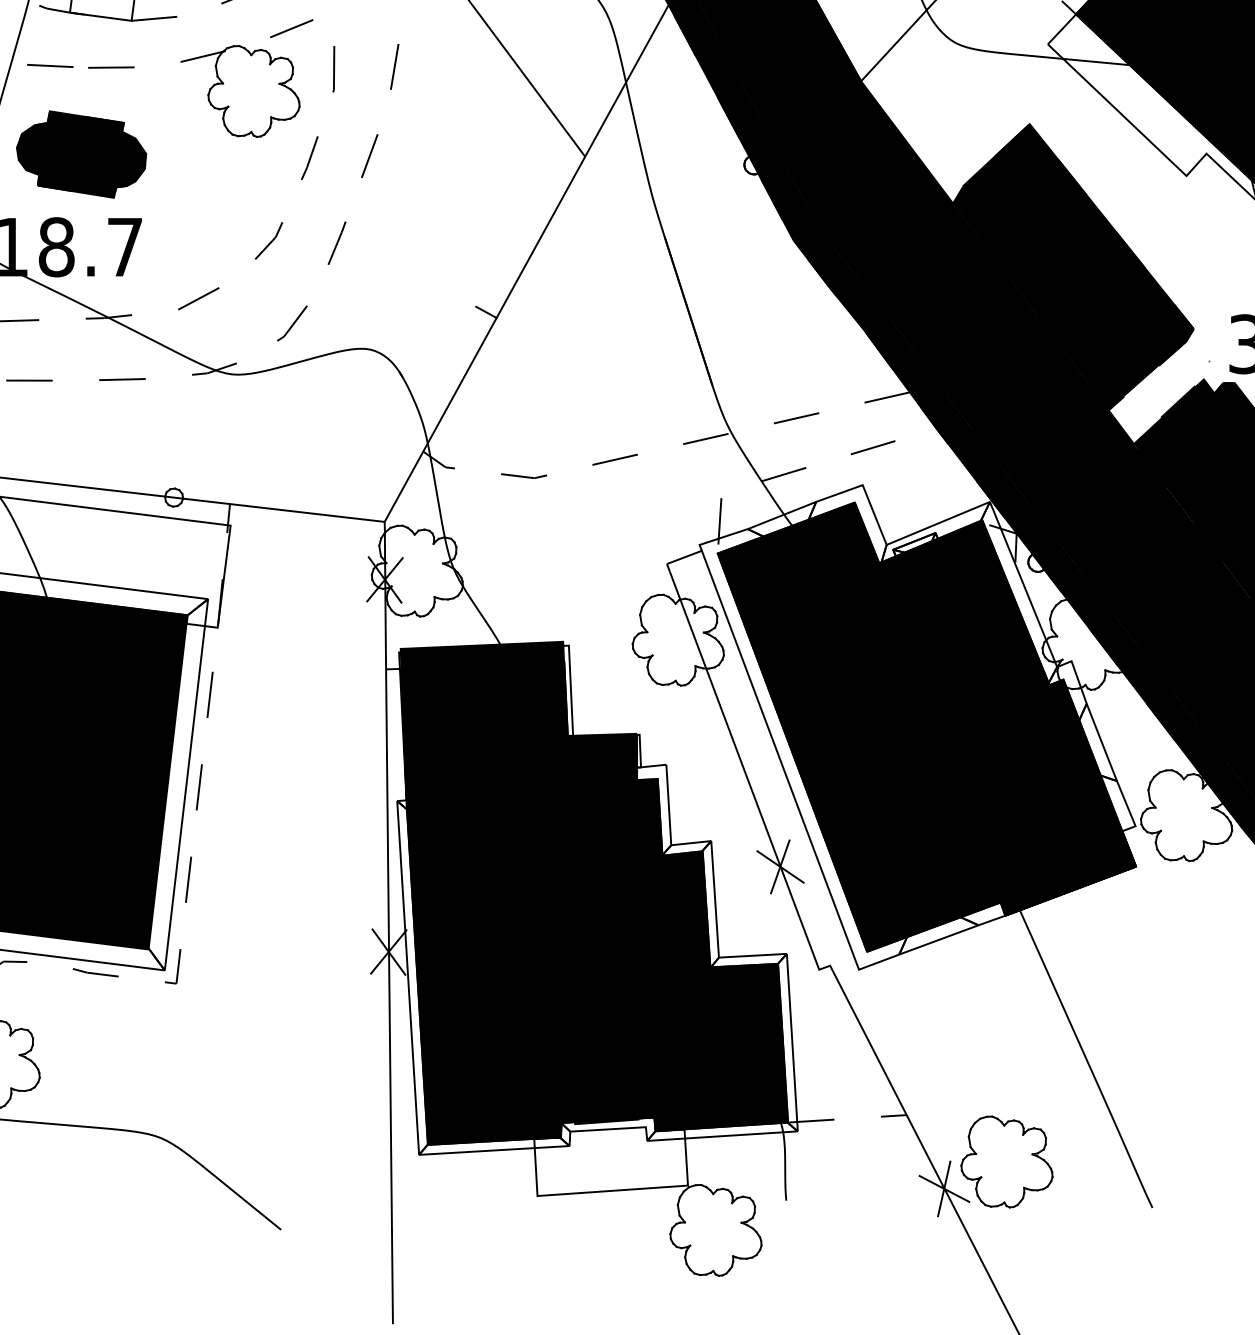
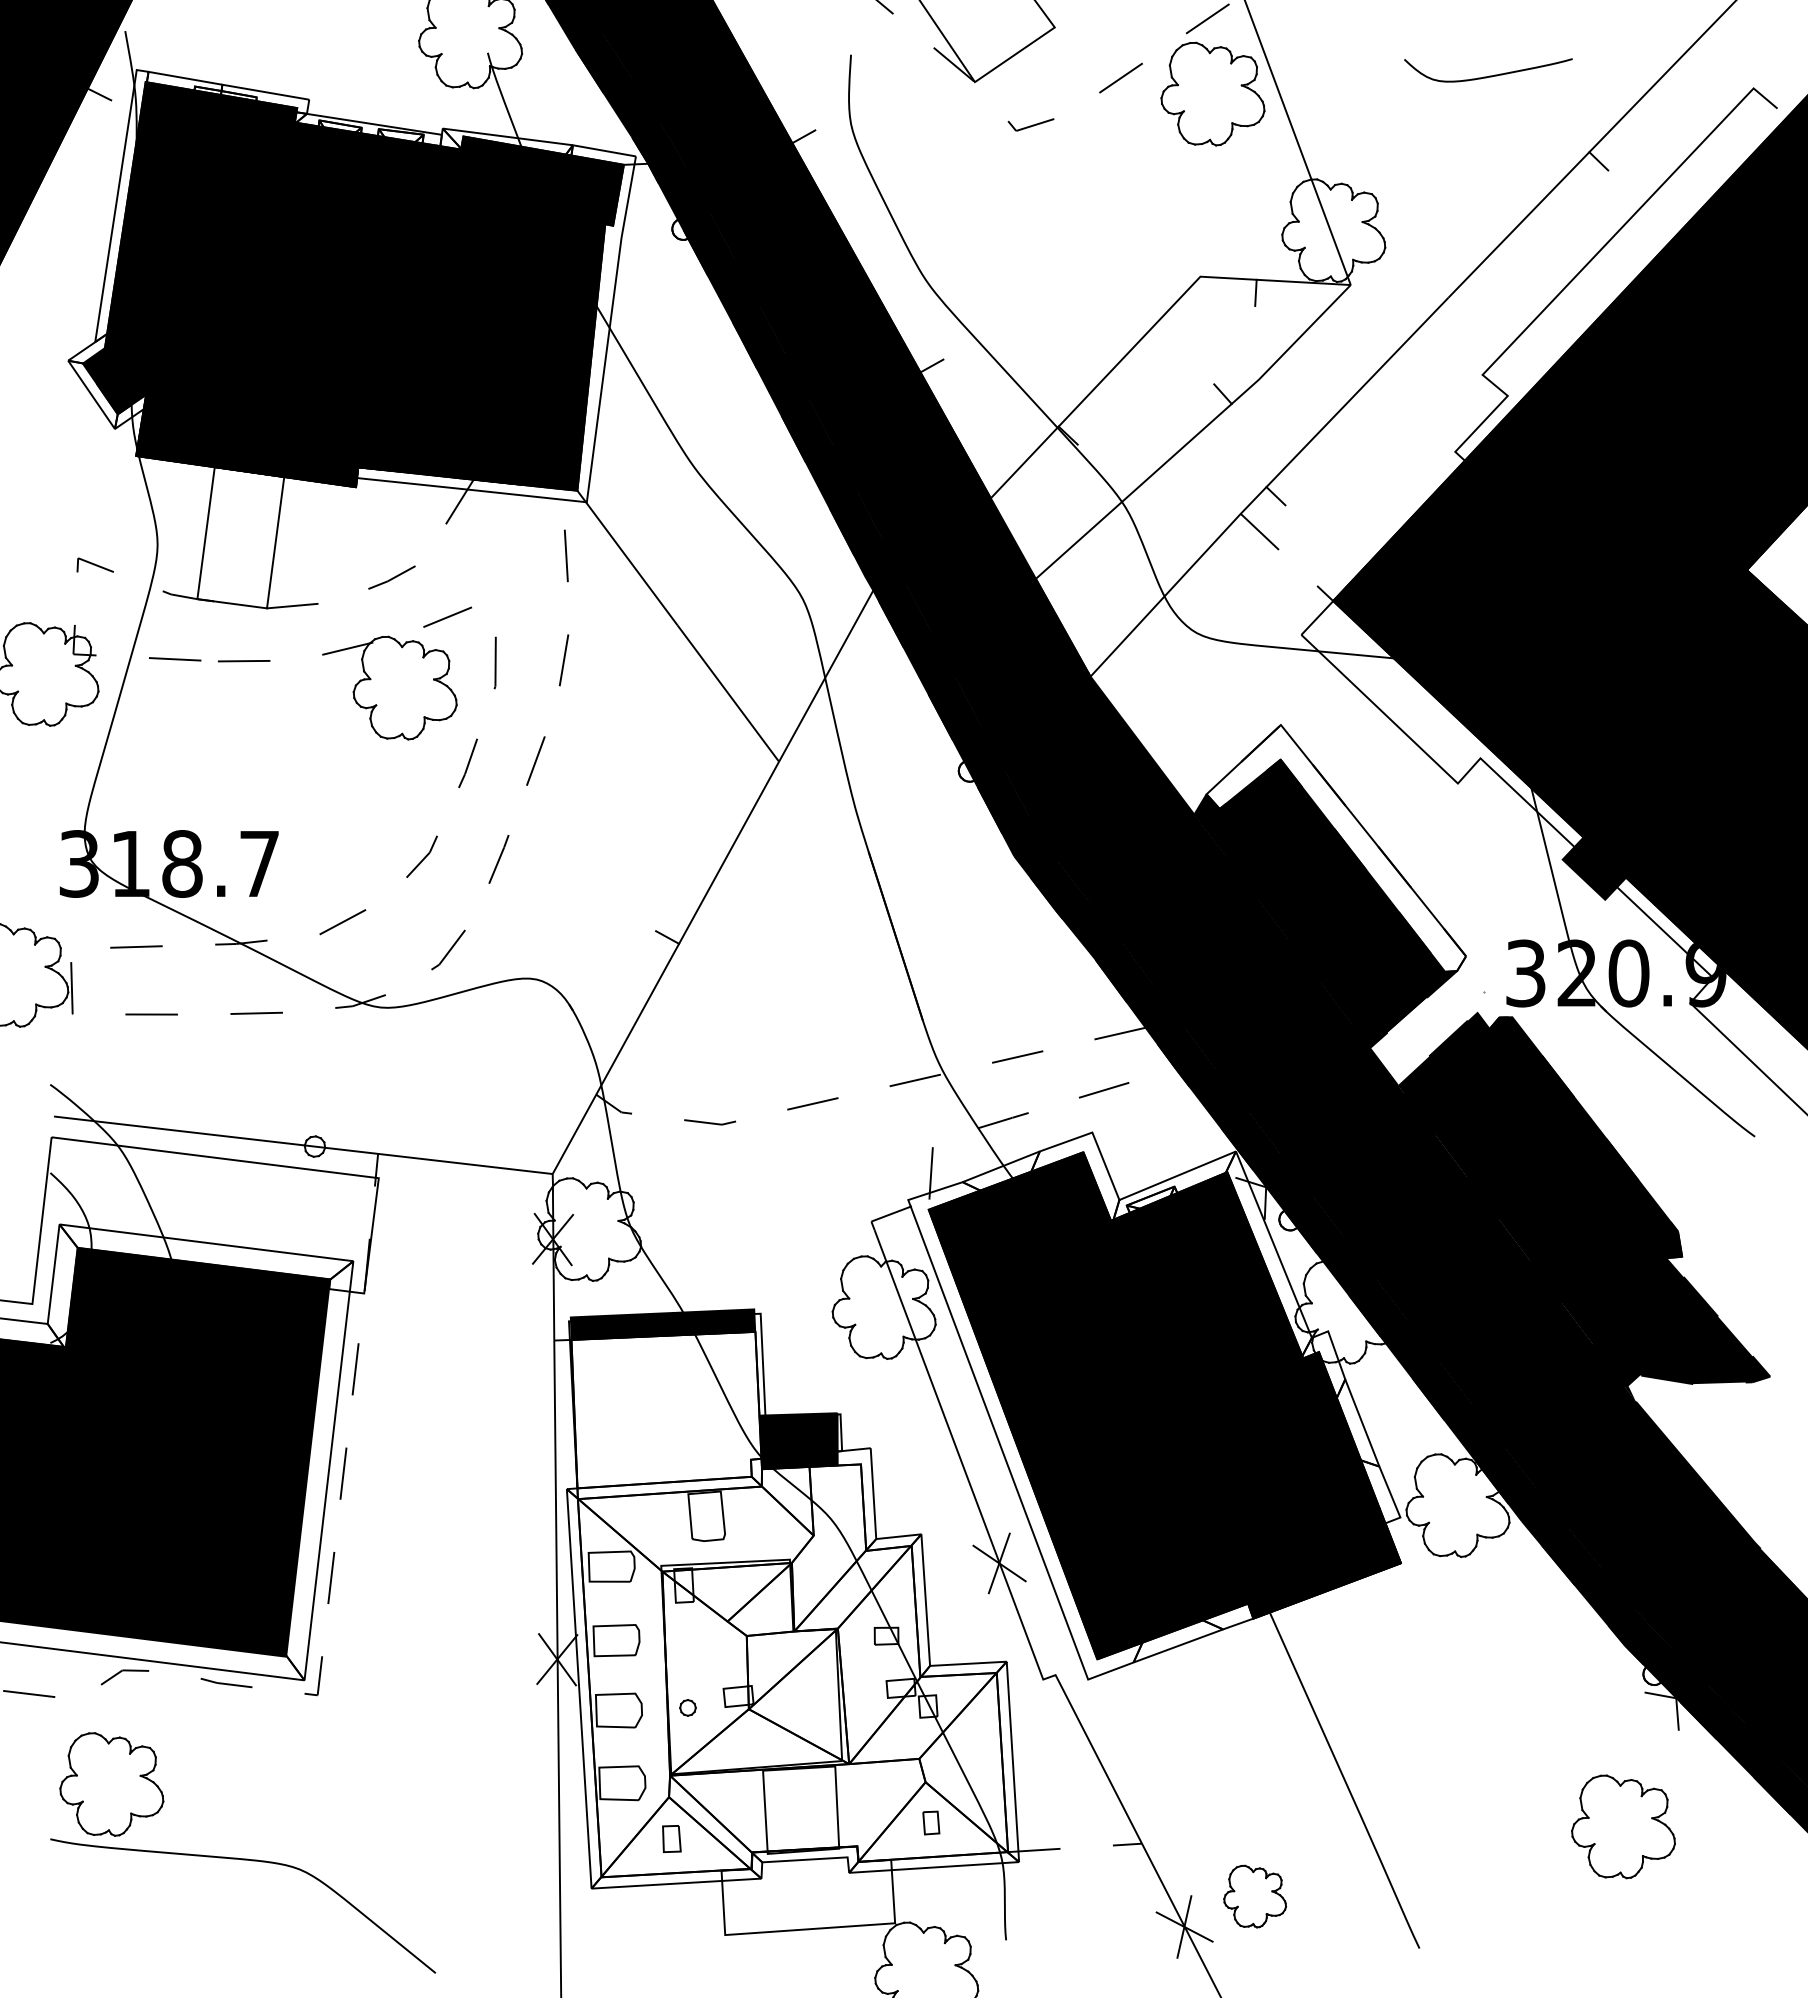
part: (81, 154) -> (210, 759), removed
fill: (1078, 233) -> (1336, 848), removed
fill: (594, 903) -> (789, 1604), removed
part: (1006, 1161) -> (1254, 1896), size x0.6

